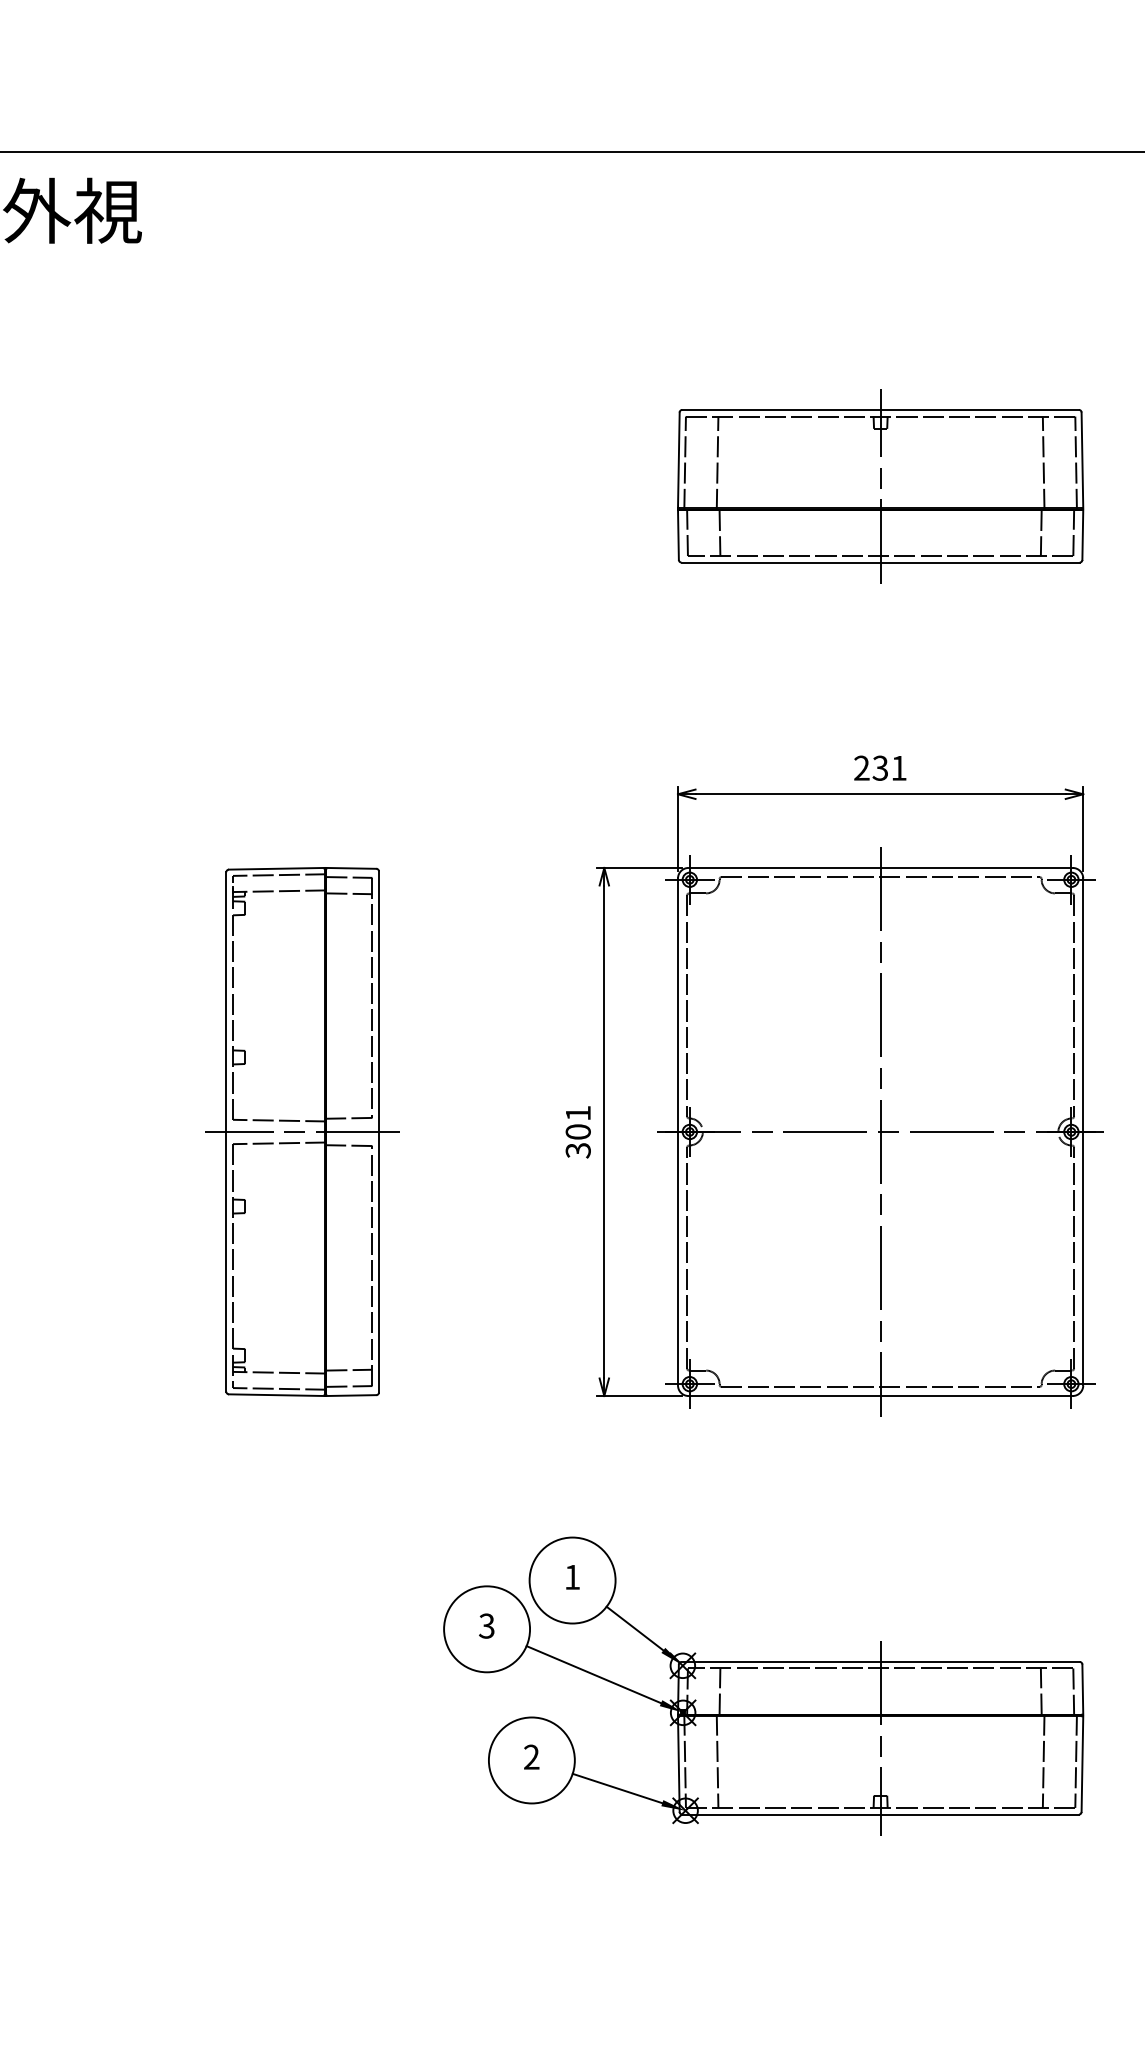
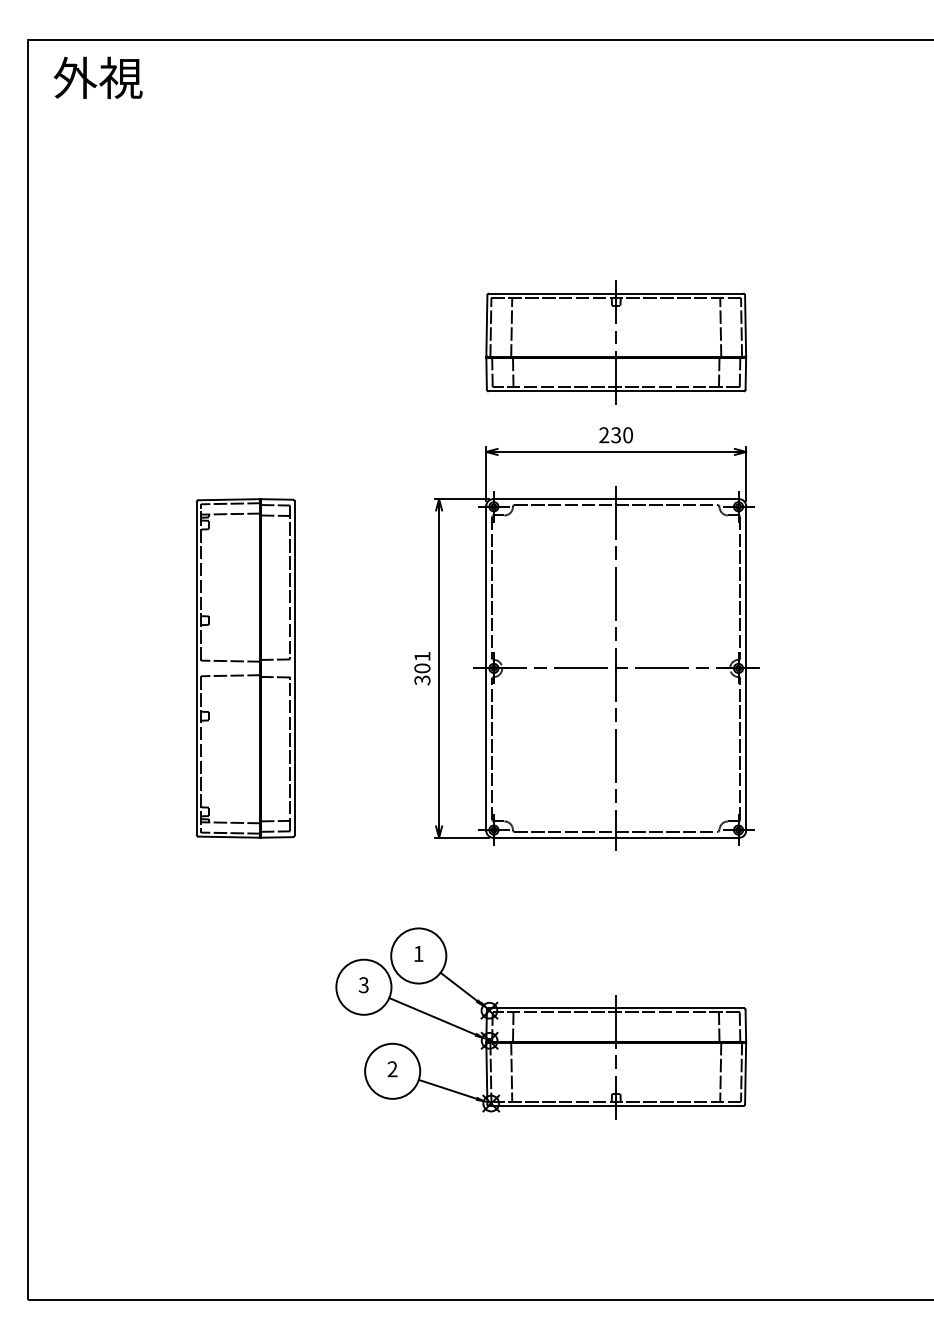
part: (881, 486) -> (616, 342), moved
text: (898, 768) -> (627, 435), 231 -> 230
line: (302, 1132) -> (245, 668), removed

